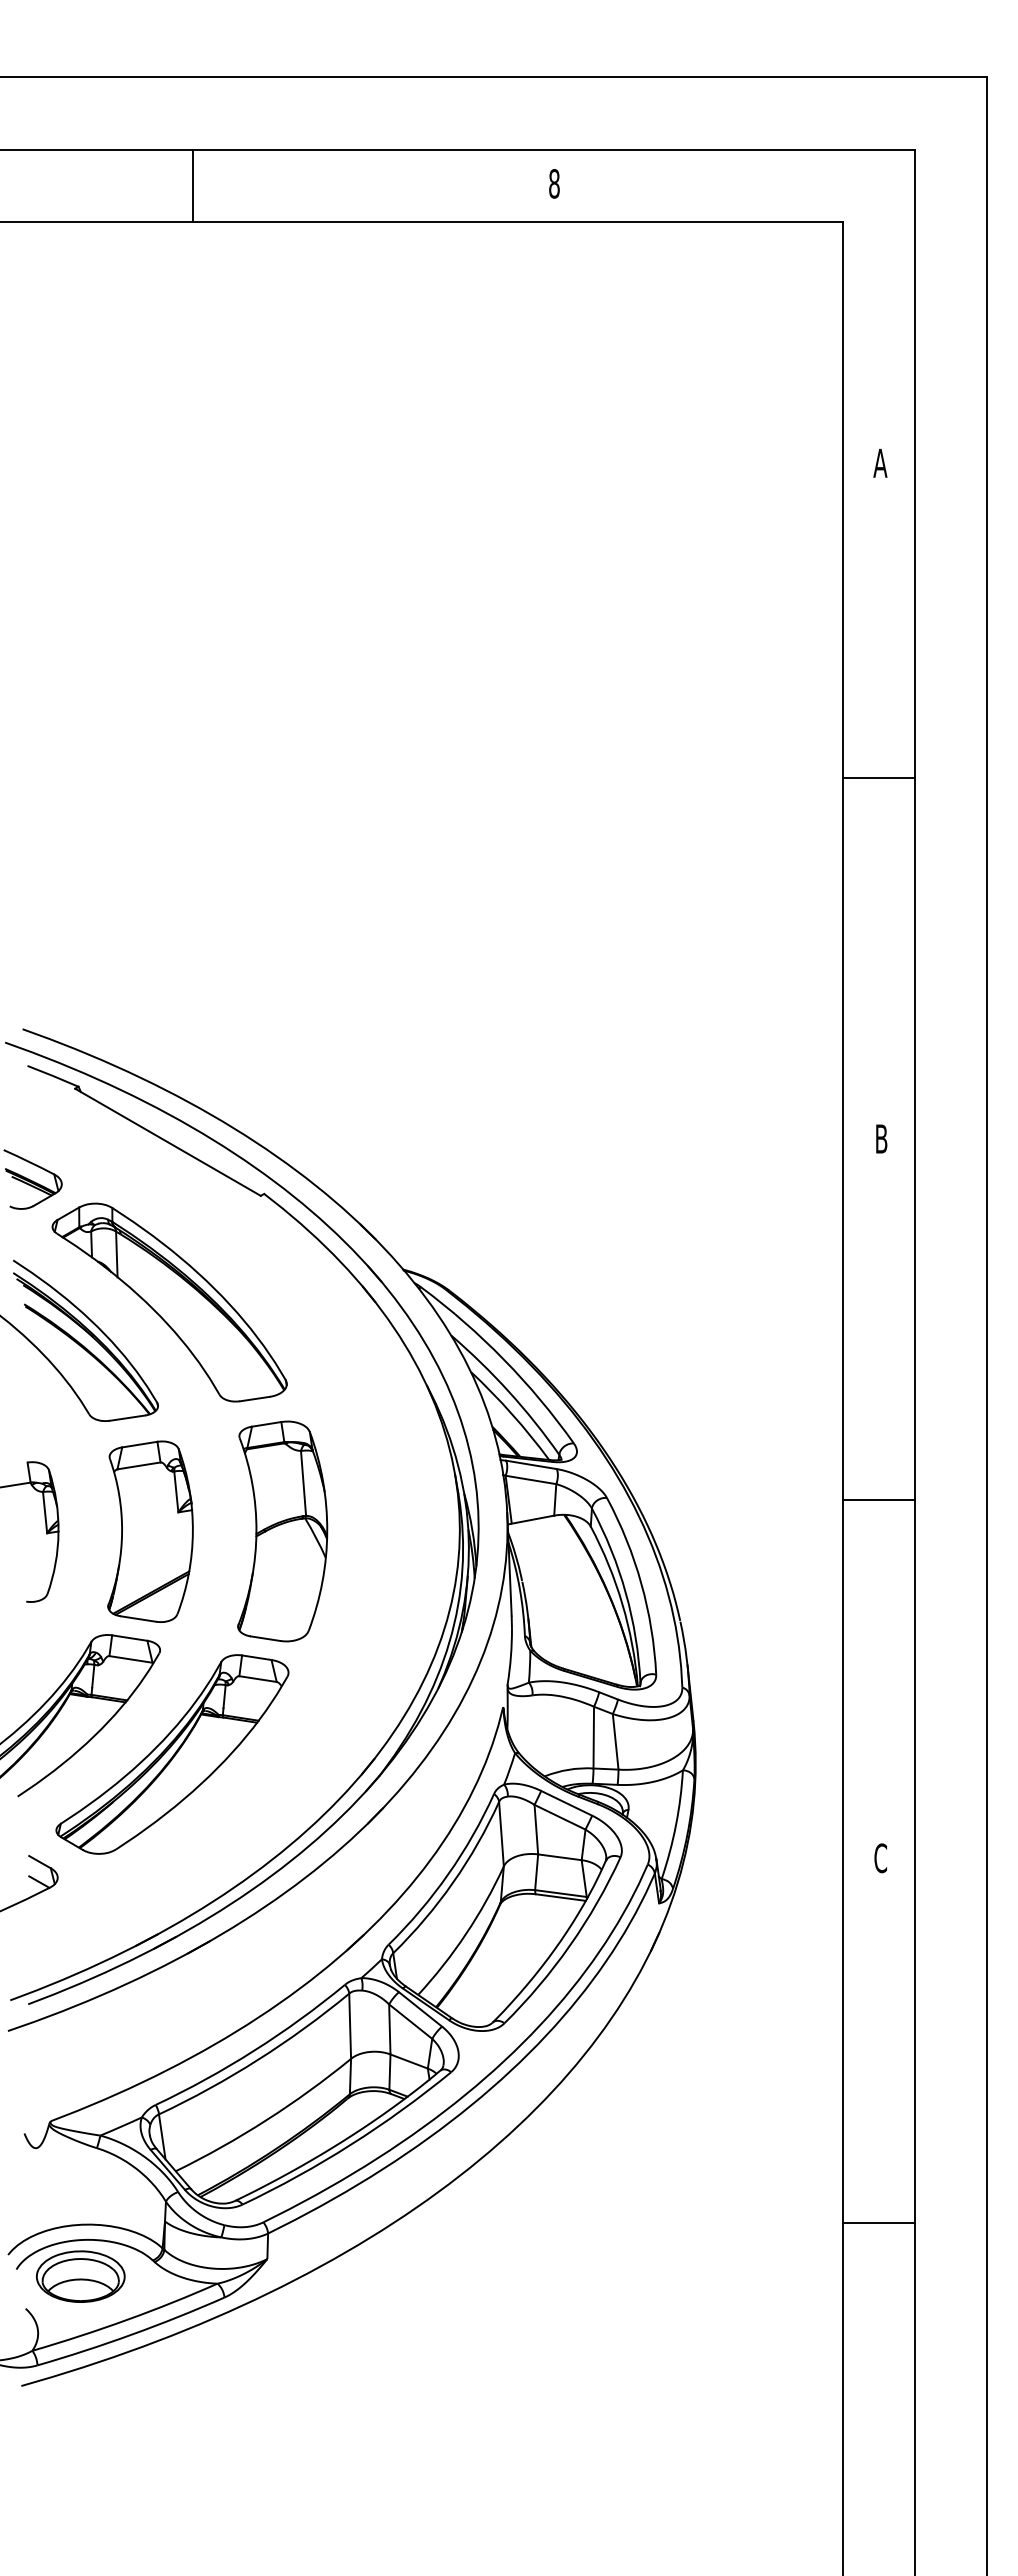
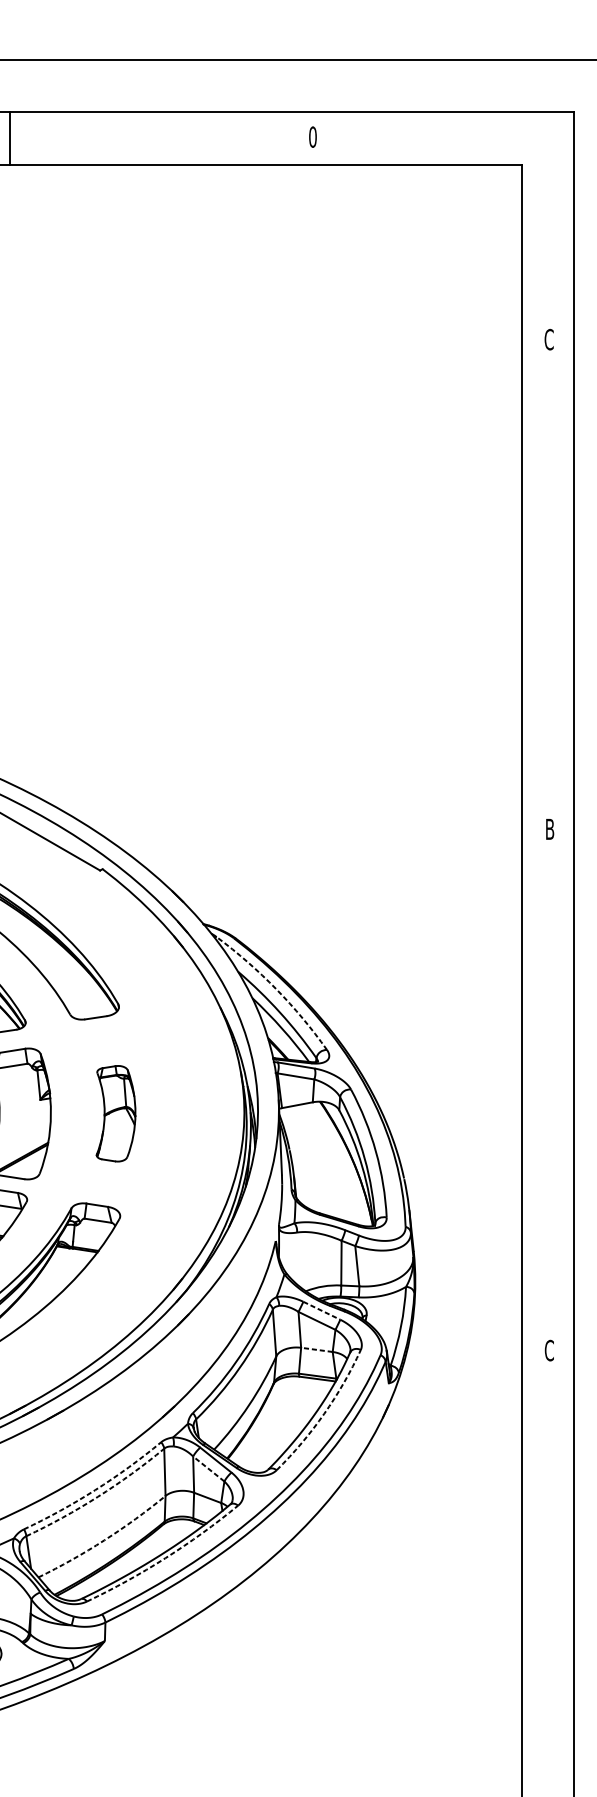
text: (554, 183) -> (312, 136), 8 -> 0
line: (192, 185) -> (10, 138), moved
text: (880, 463) -> (549, 339), A -> C
line: (878, 778) -> (547, 568), removed
arc: (503, 1359) -> (276, 989), solid -> dashed
line: (878, 1500) -> (547, 1091), removed
part: (282, 1531) -> (115, 1113), size x0.6
line: (567, 1803) -> (322, 1310), solid -> dashed
line: (559, 1857) -> (316, 1350), solid -> dashed
arc: (570, 1945) -> (324, 1413), solid -> dashed
line: (410, 2021) -> (208, 1468), solid -> dashed
arc: (254, 2050) -> (95, 1489), solid -> dashed
arc: (257, 2059) -> (97, 1496), solid -> dashed
arc: (266, 2120) -> (104, 1540), solid -> dashed
arc: (350, 2144) -> (165, 1558), solid -> dashed
line: (878, 2222) -> (547, 1614), removed

